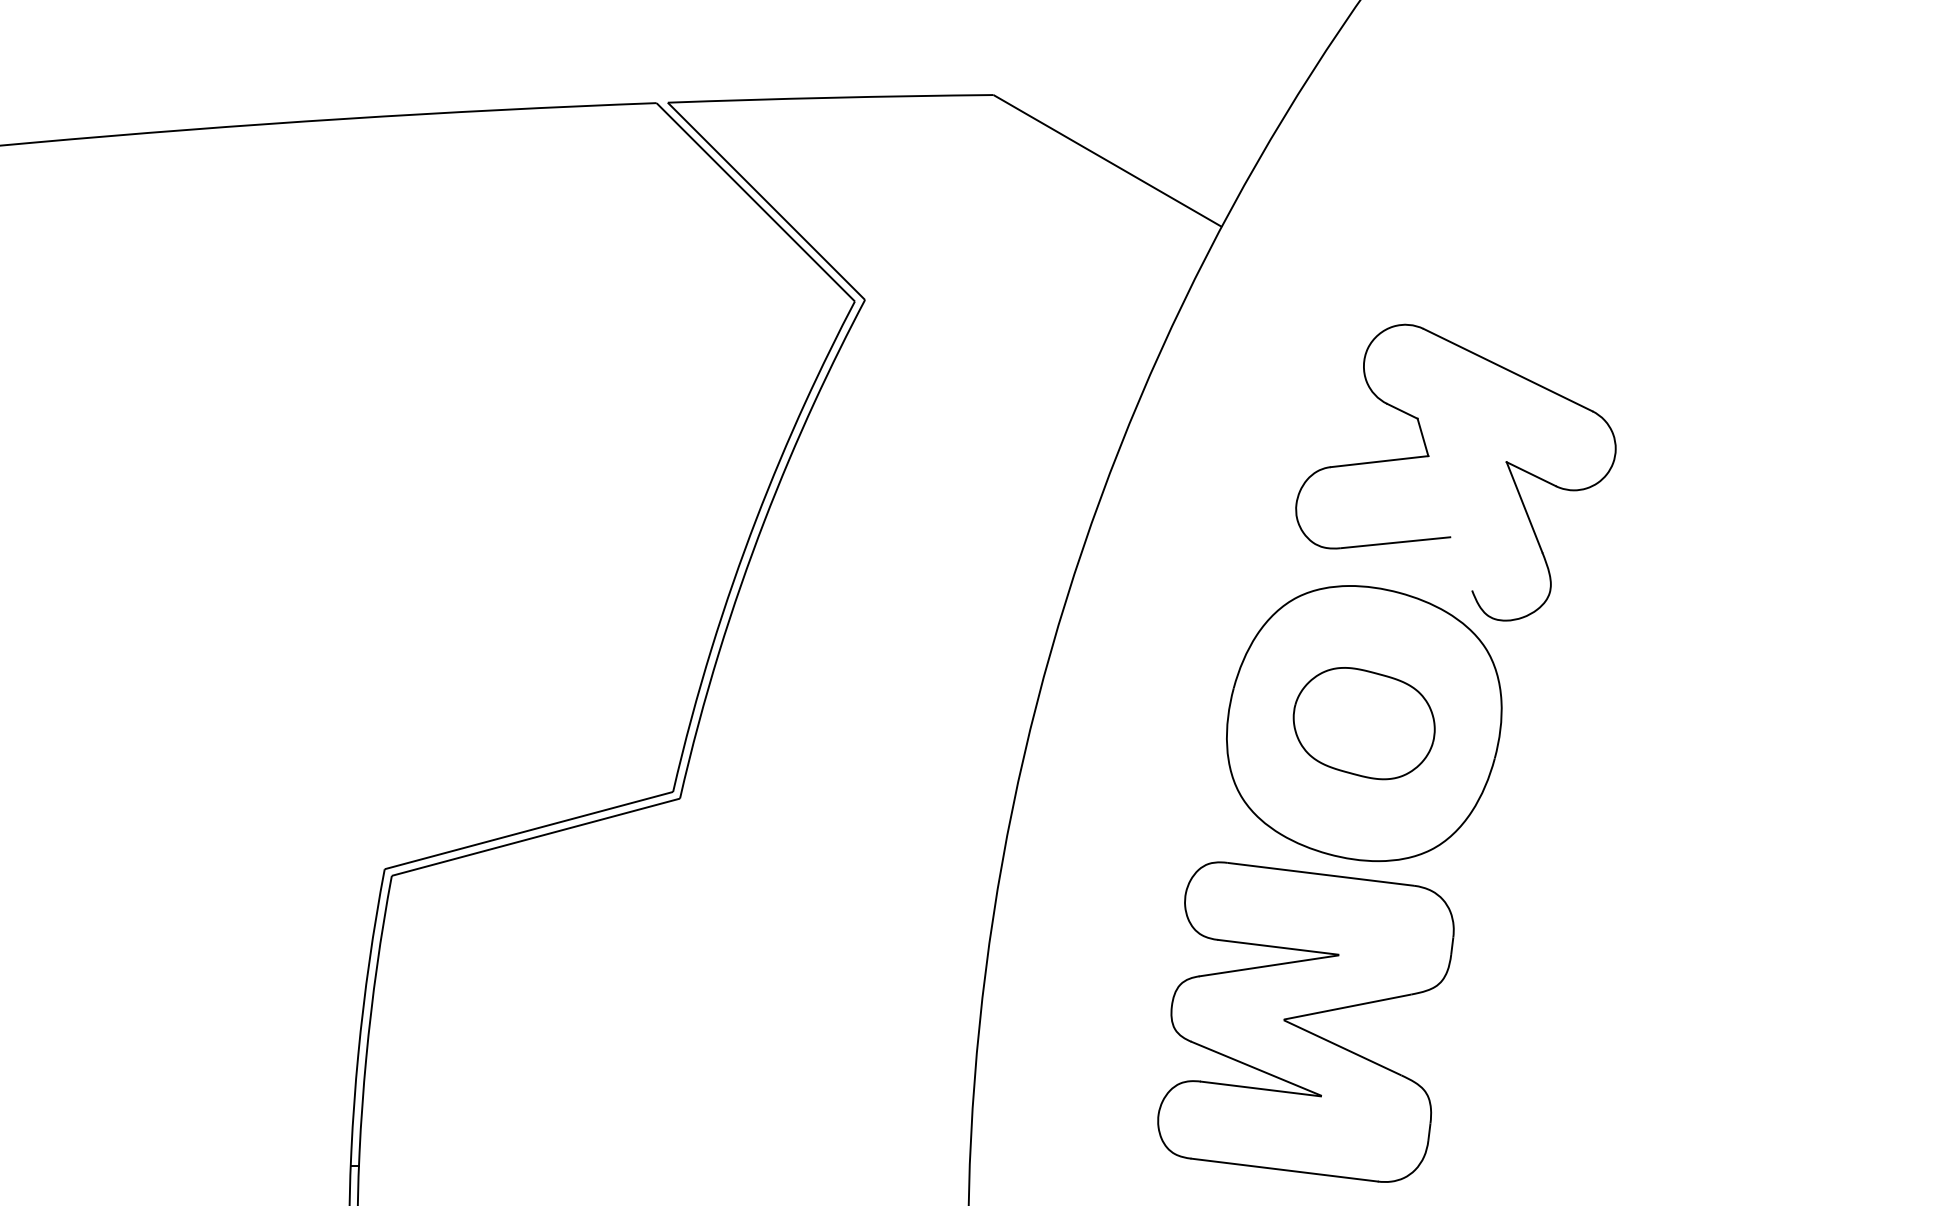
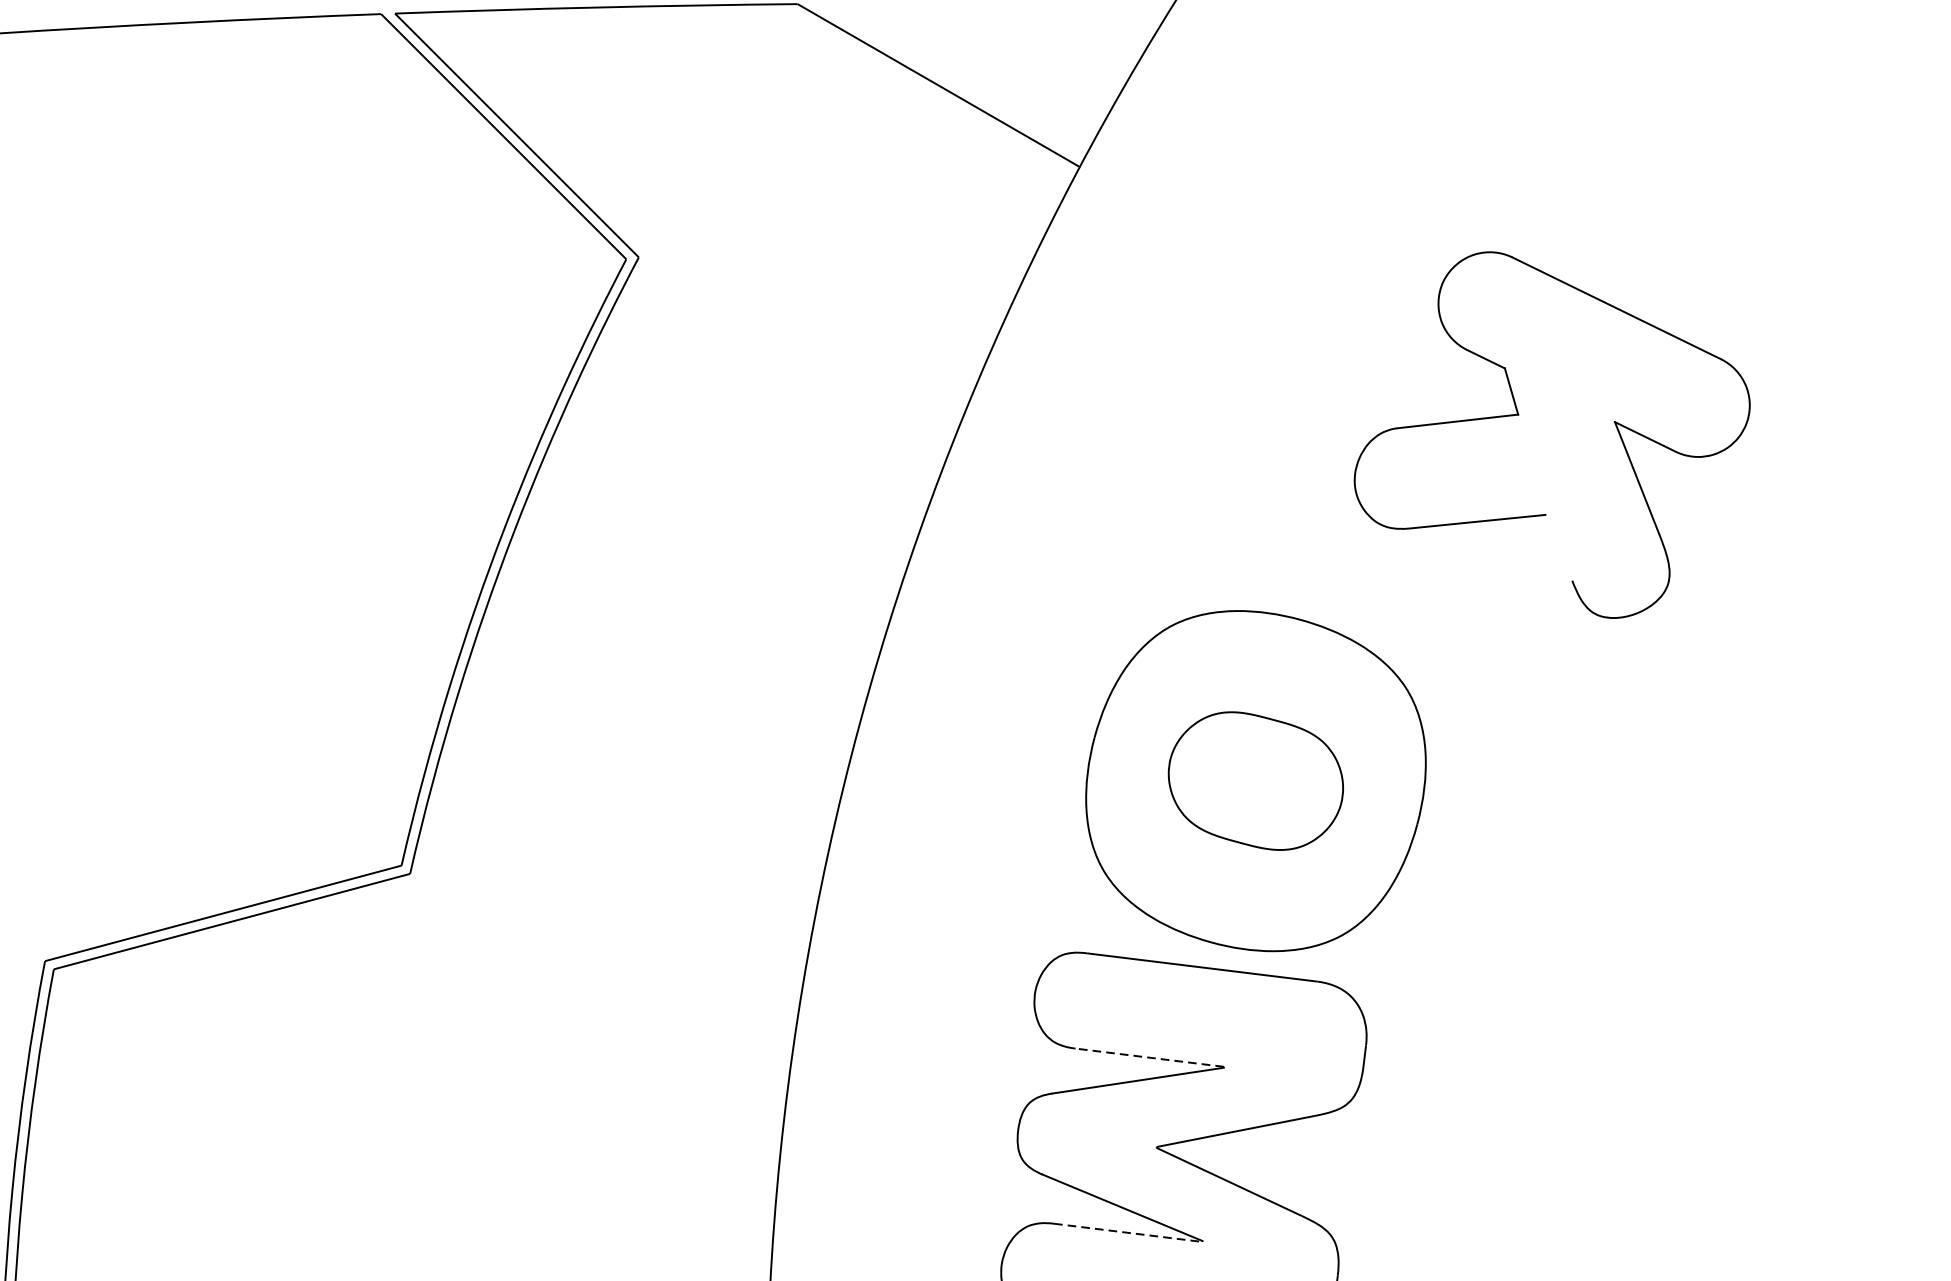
part: (1429, 456) -> (1519, 415), moved
line: (1277, 947) -> (1148, 1057), solid -> dashed
line: (1261, 1089) -> (1128, 1233), solid -> dashed

